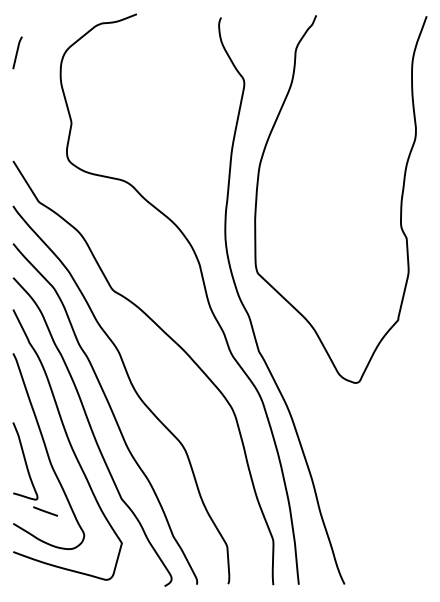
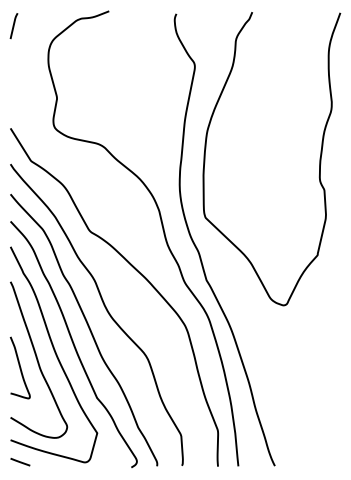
line: (17, 52) -> (13, 25), moved
line: (45, 511) -> (20, 462), moved

